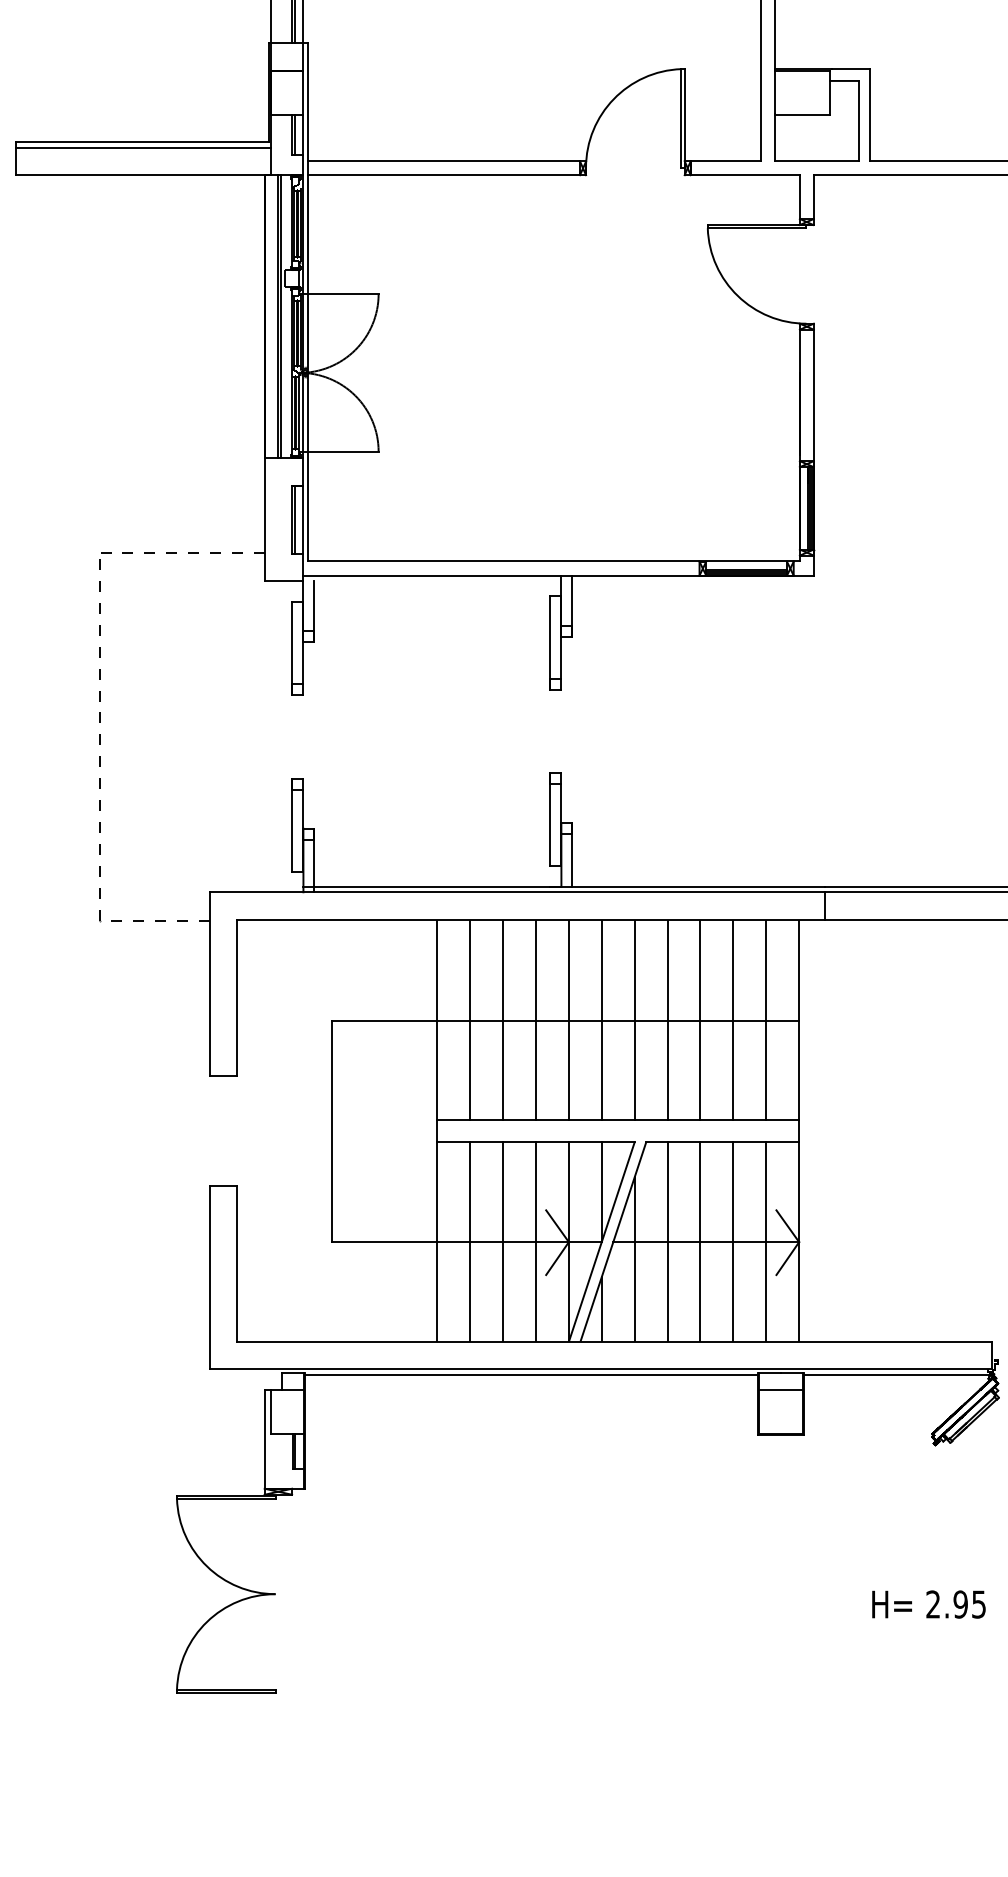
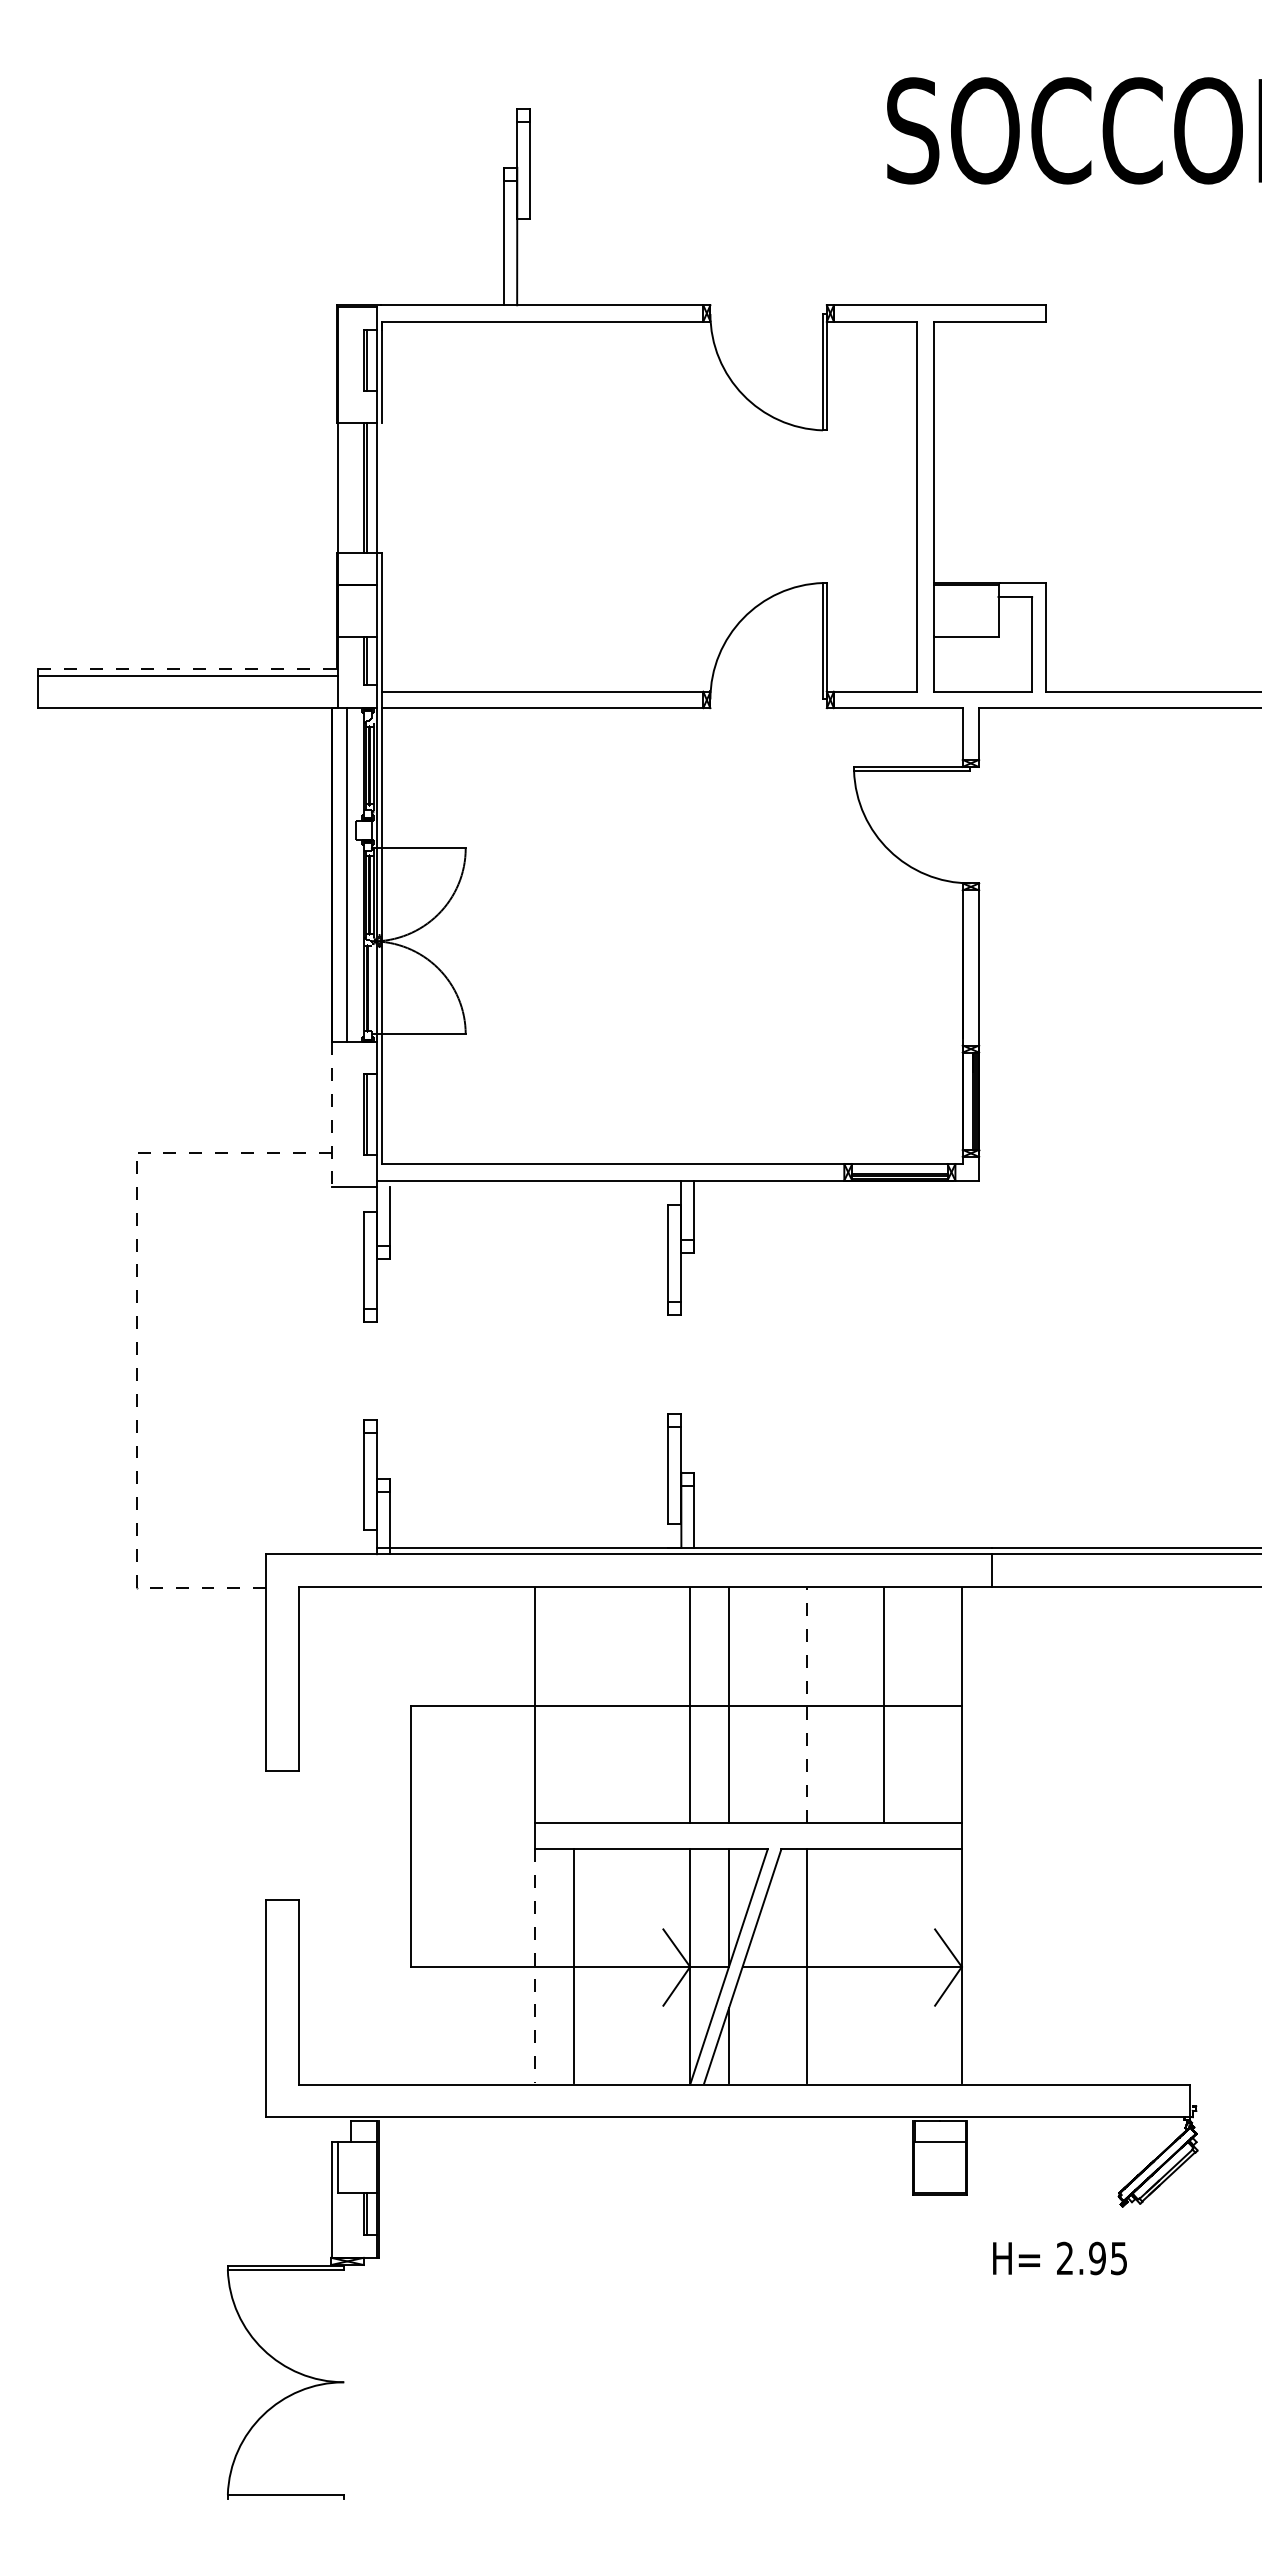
line: (142, 142) -> (187, 669), solid -> dashed
line: (281, 317) -> (351, 875), removed
line: (298, 411) -> (371, 986), removed
line: (264, 520) -> (331, 1115), solid -> dashed
line: (469, 1020) -> (573, 1705), removed
line: (503, 1020) -> (612, 1705), removed
line: (536, 1020) -> (651, 1705), removed
line: (634, 1020) -> (767, 1705), removed
line: (667, 1020) -> (806, 1705), solid -> dashed
line: (700, 1020) -> (845, 1705), removed
line: (766, 1020) -> (923, 1705), removed
line: (436, 1241) -> (534, 1966), solid -> dashed
line: (503, 1241) -> (612, 1966), removed
line: (536, 1241) -> (651, 1966), removed
line: (700, 1241) -> (845, 1966), removed
line: (733, 1241) -> (884, 1966), removed
line: (766, 1241) -> (923, 1966), removed
line: (634, 1258) -> (767, 1986), removed
line: (531, 1374) -> (645, 2123), removed
line: (898, 1374) -> (1078, 2123), removed
text: (928, 1604) -> (1059, 2258), moved
line: (225, 1692) -> (285, 2498), removed

